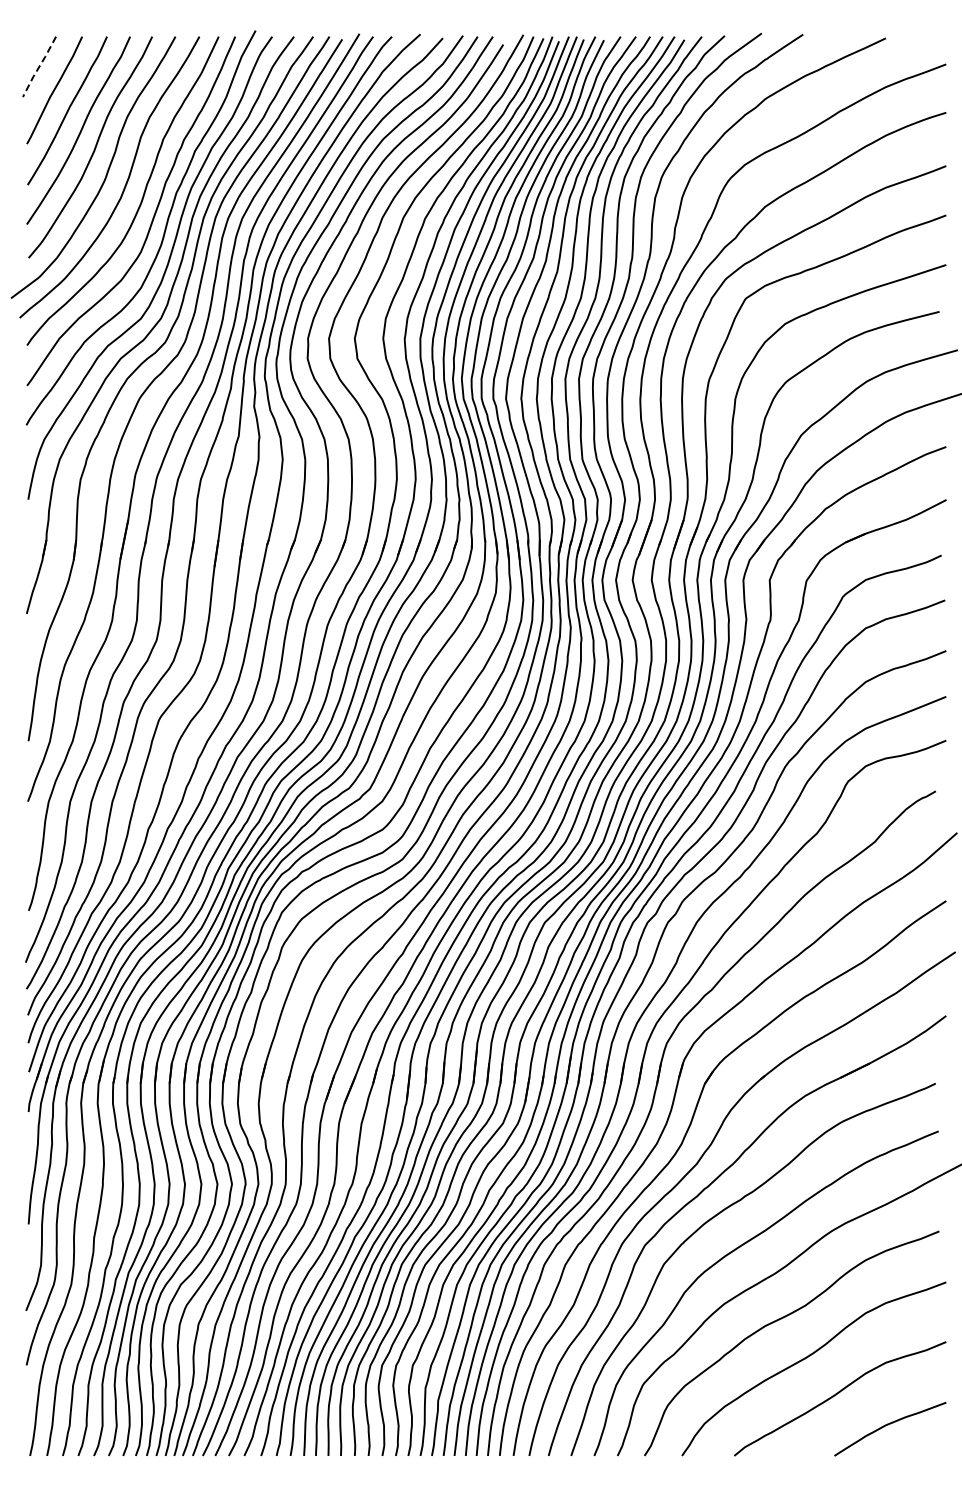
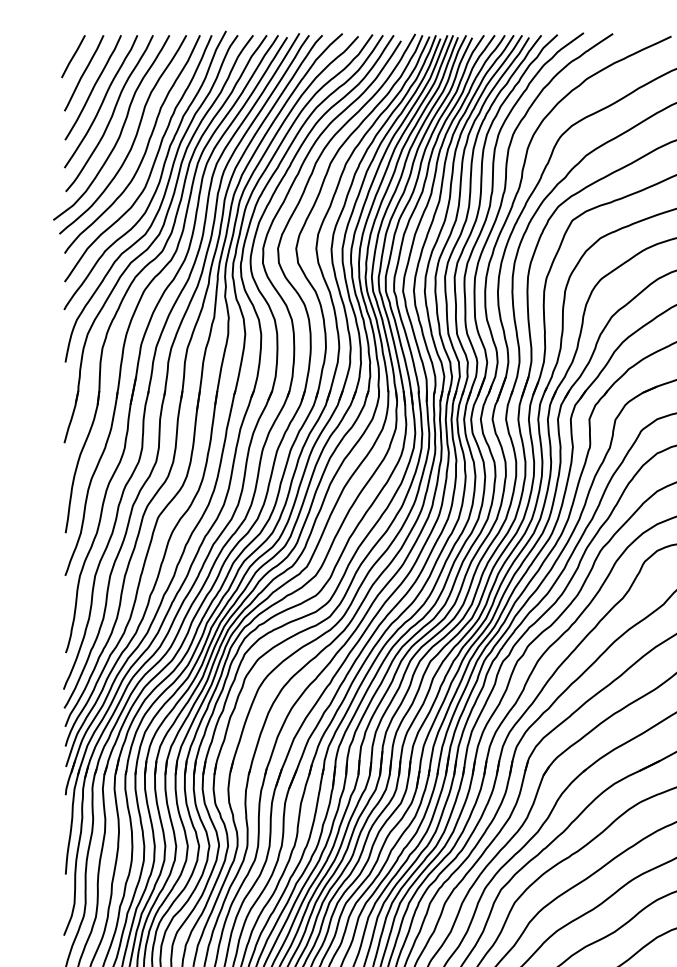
line: (39, 66) -> (73, 56), dashed -> solid

